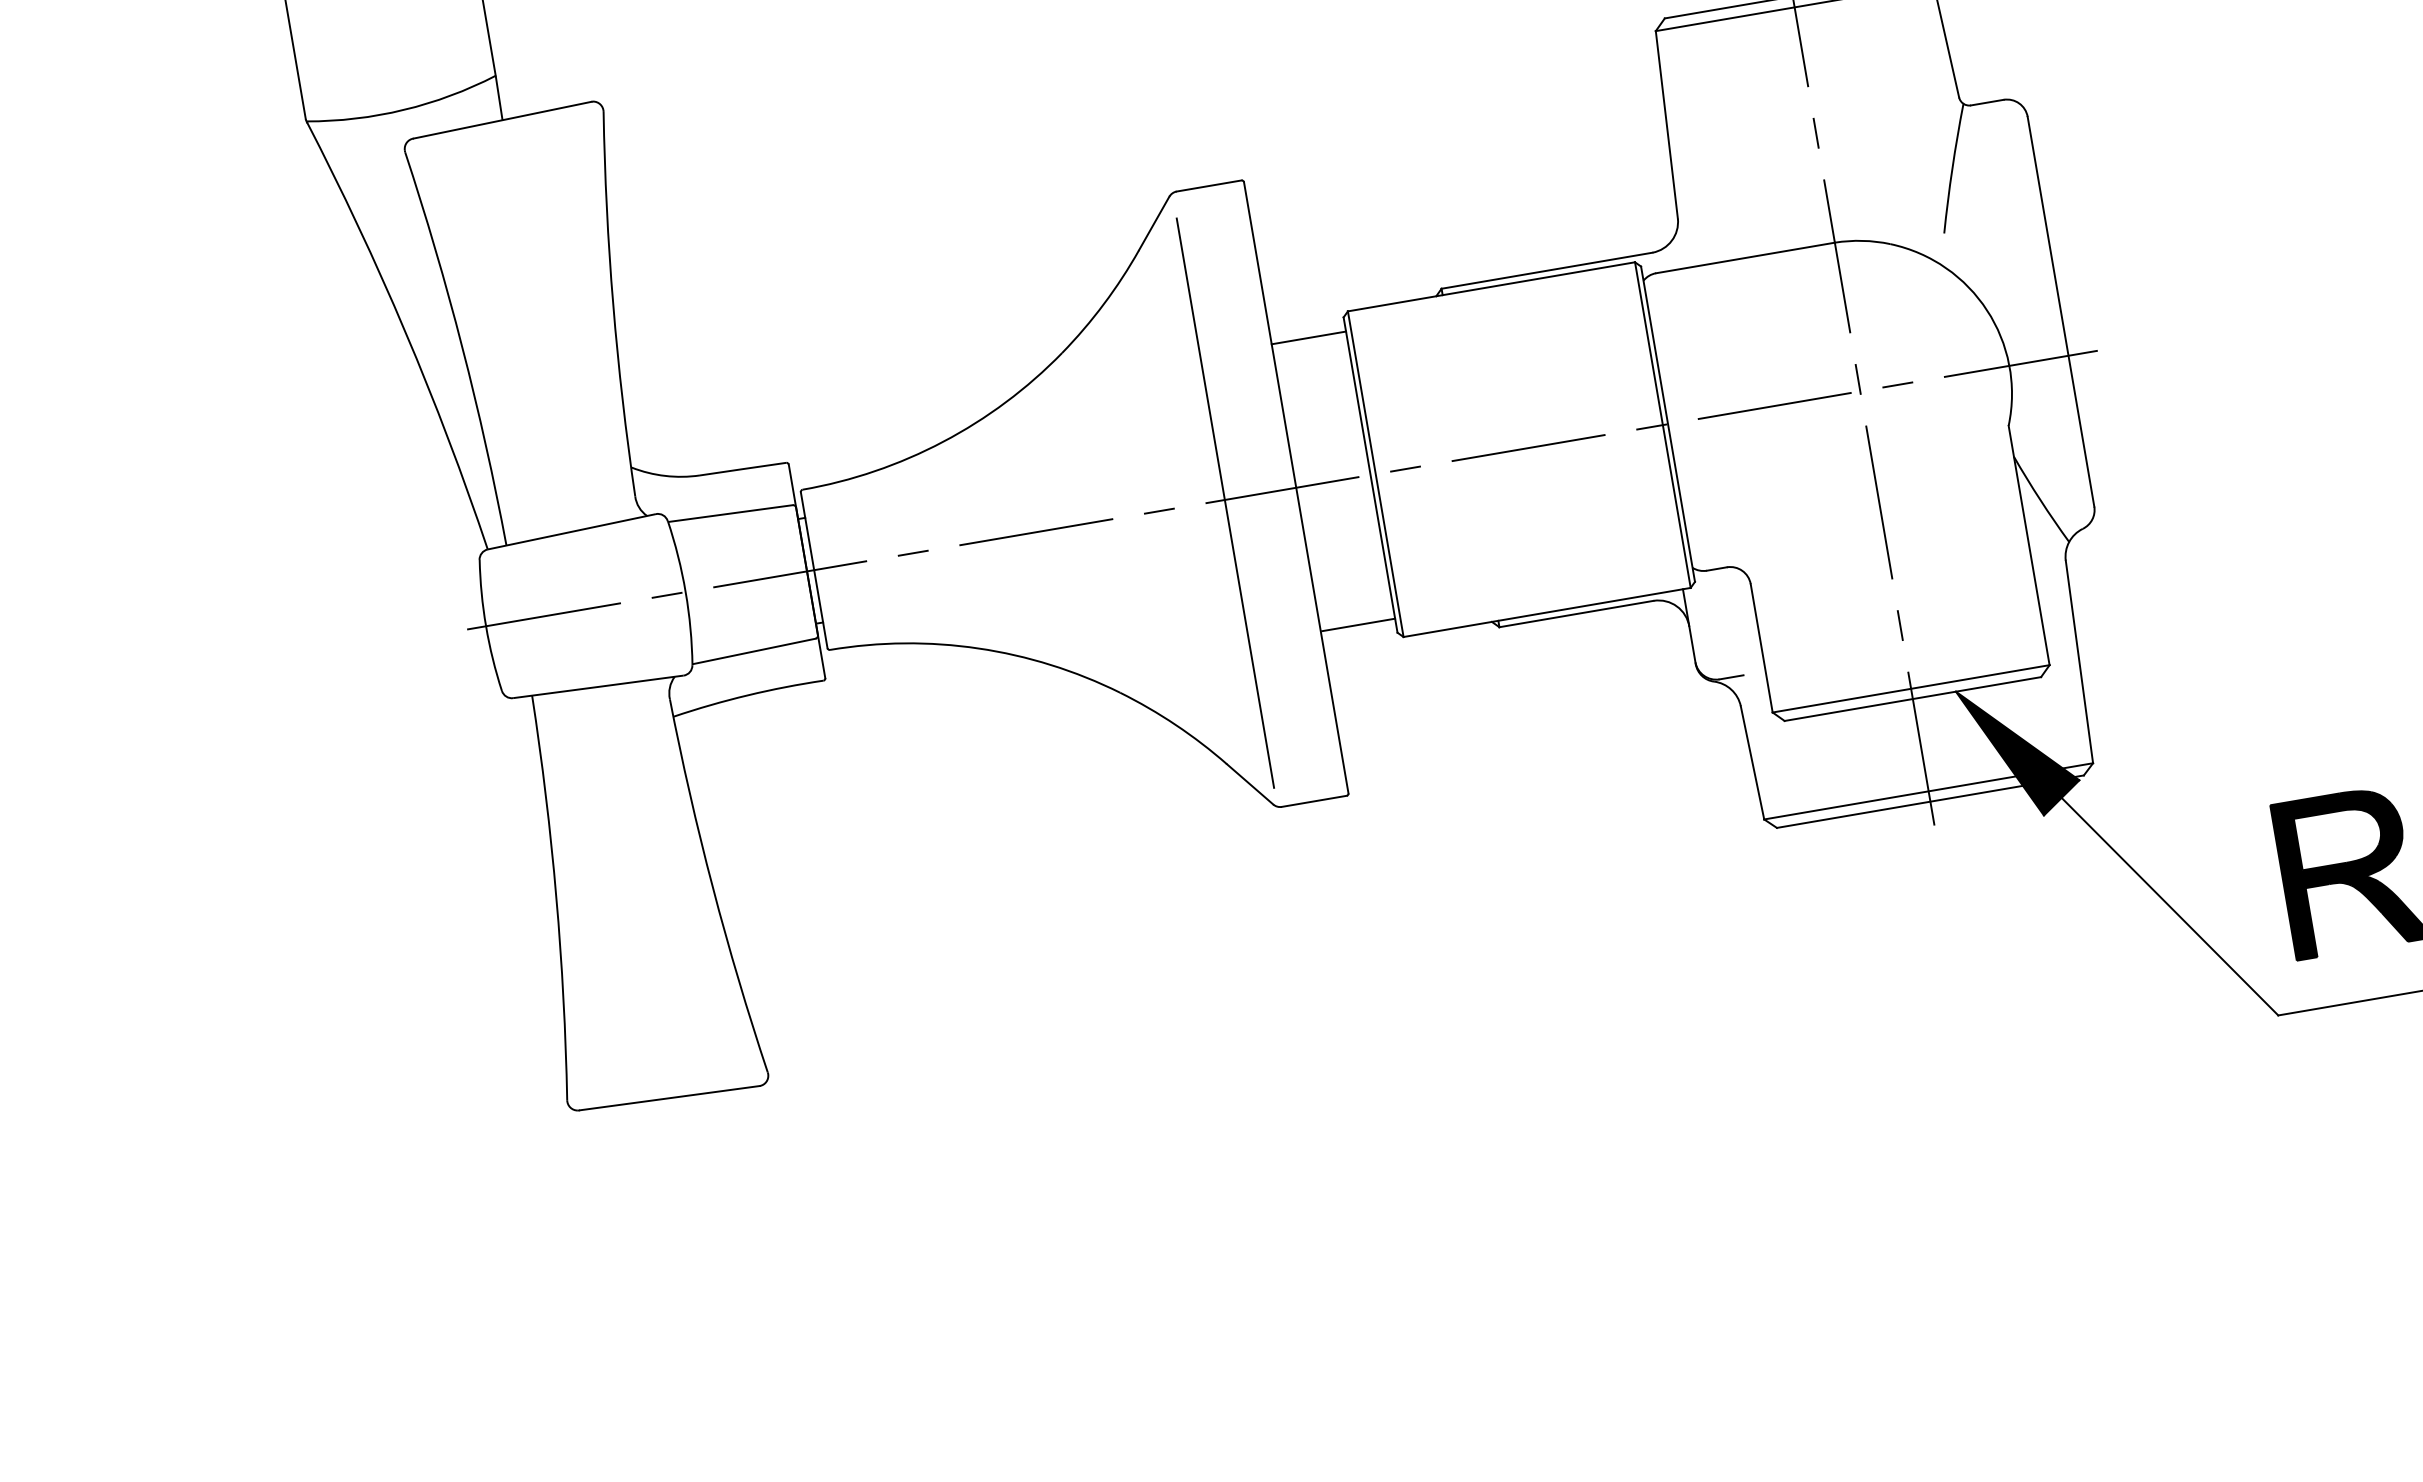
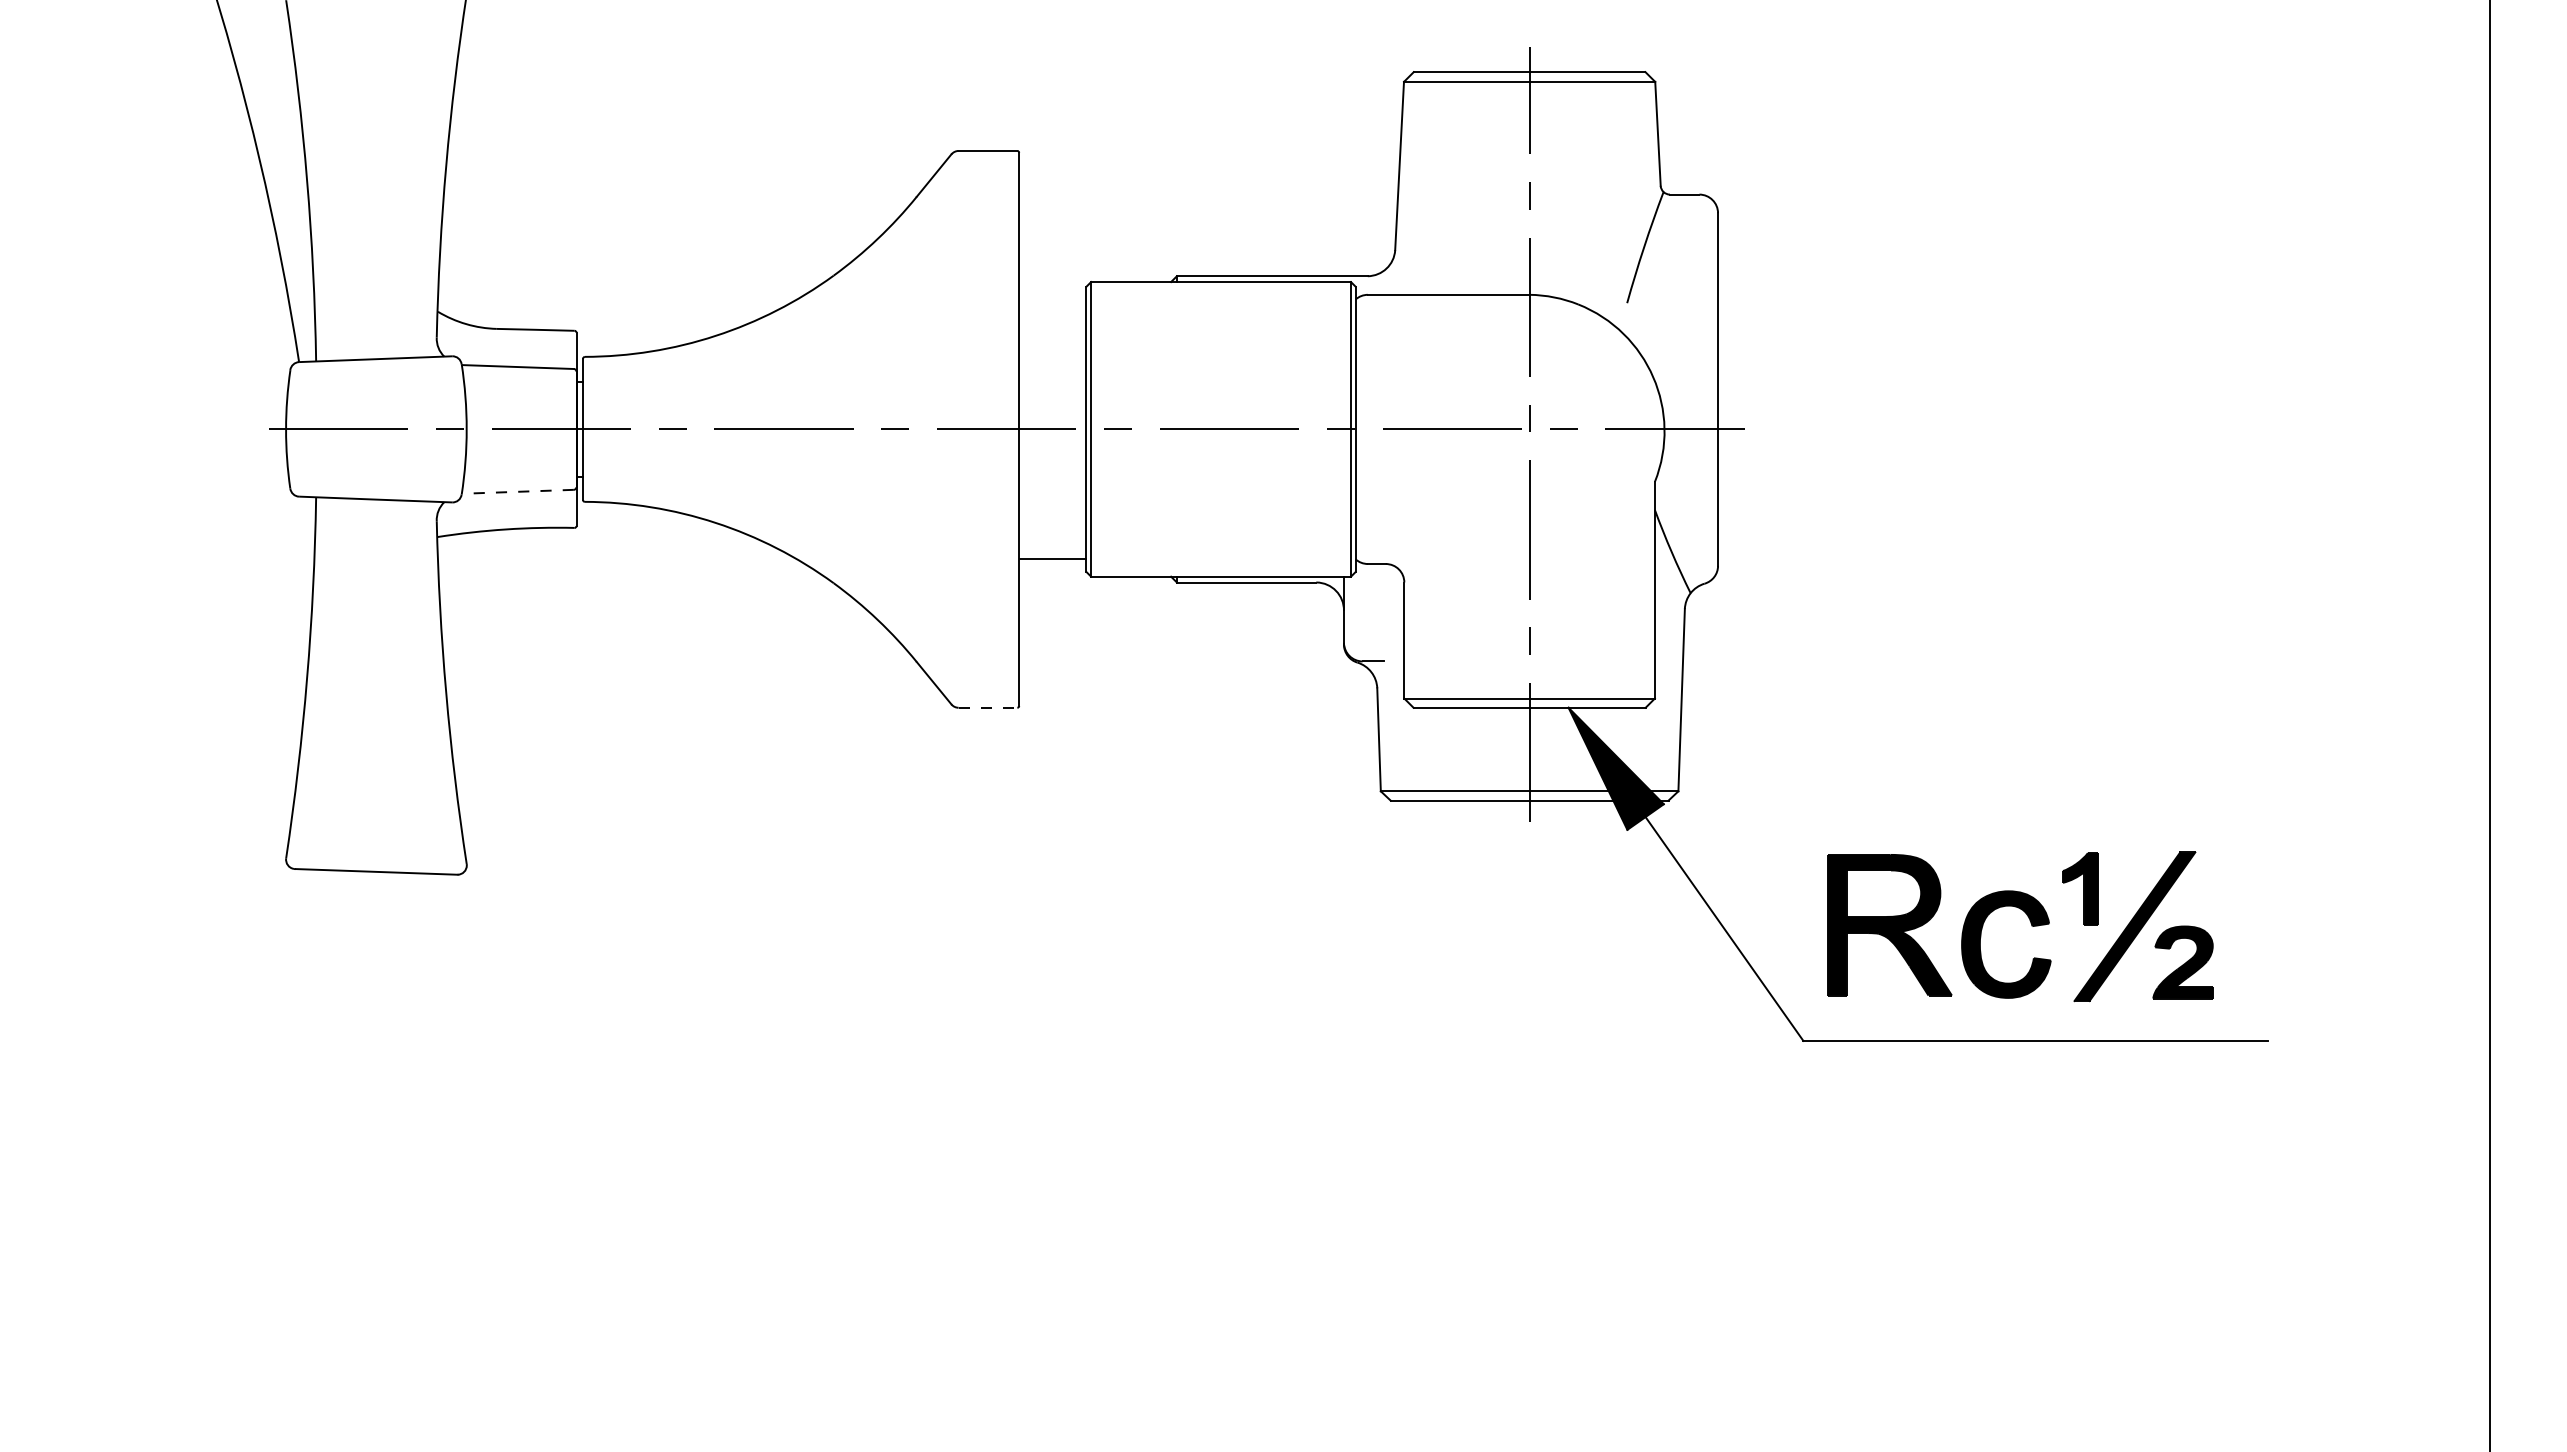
line: (1308, 337) -> (1052, 299), removed
line: (1225, 502) -> (954, 431), removed
line: (753, 651) -> (517, 491), solid -> dashed
line: (1314, 800) -> (988, 707), solid -> dashed

